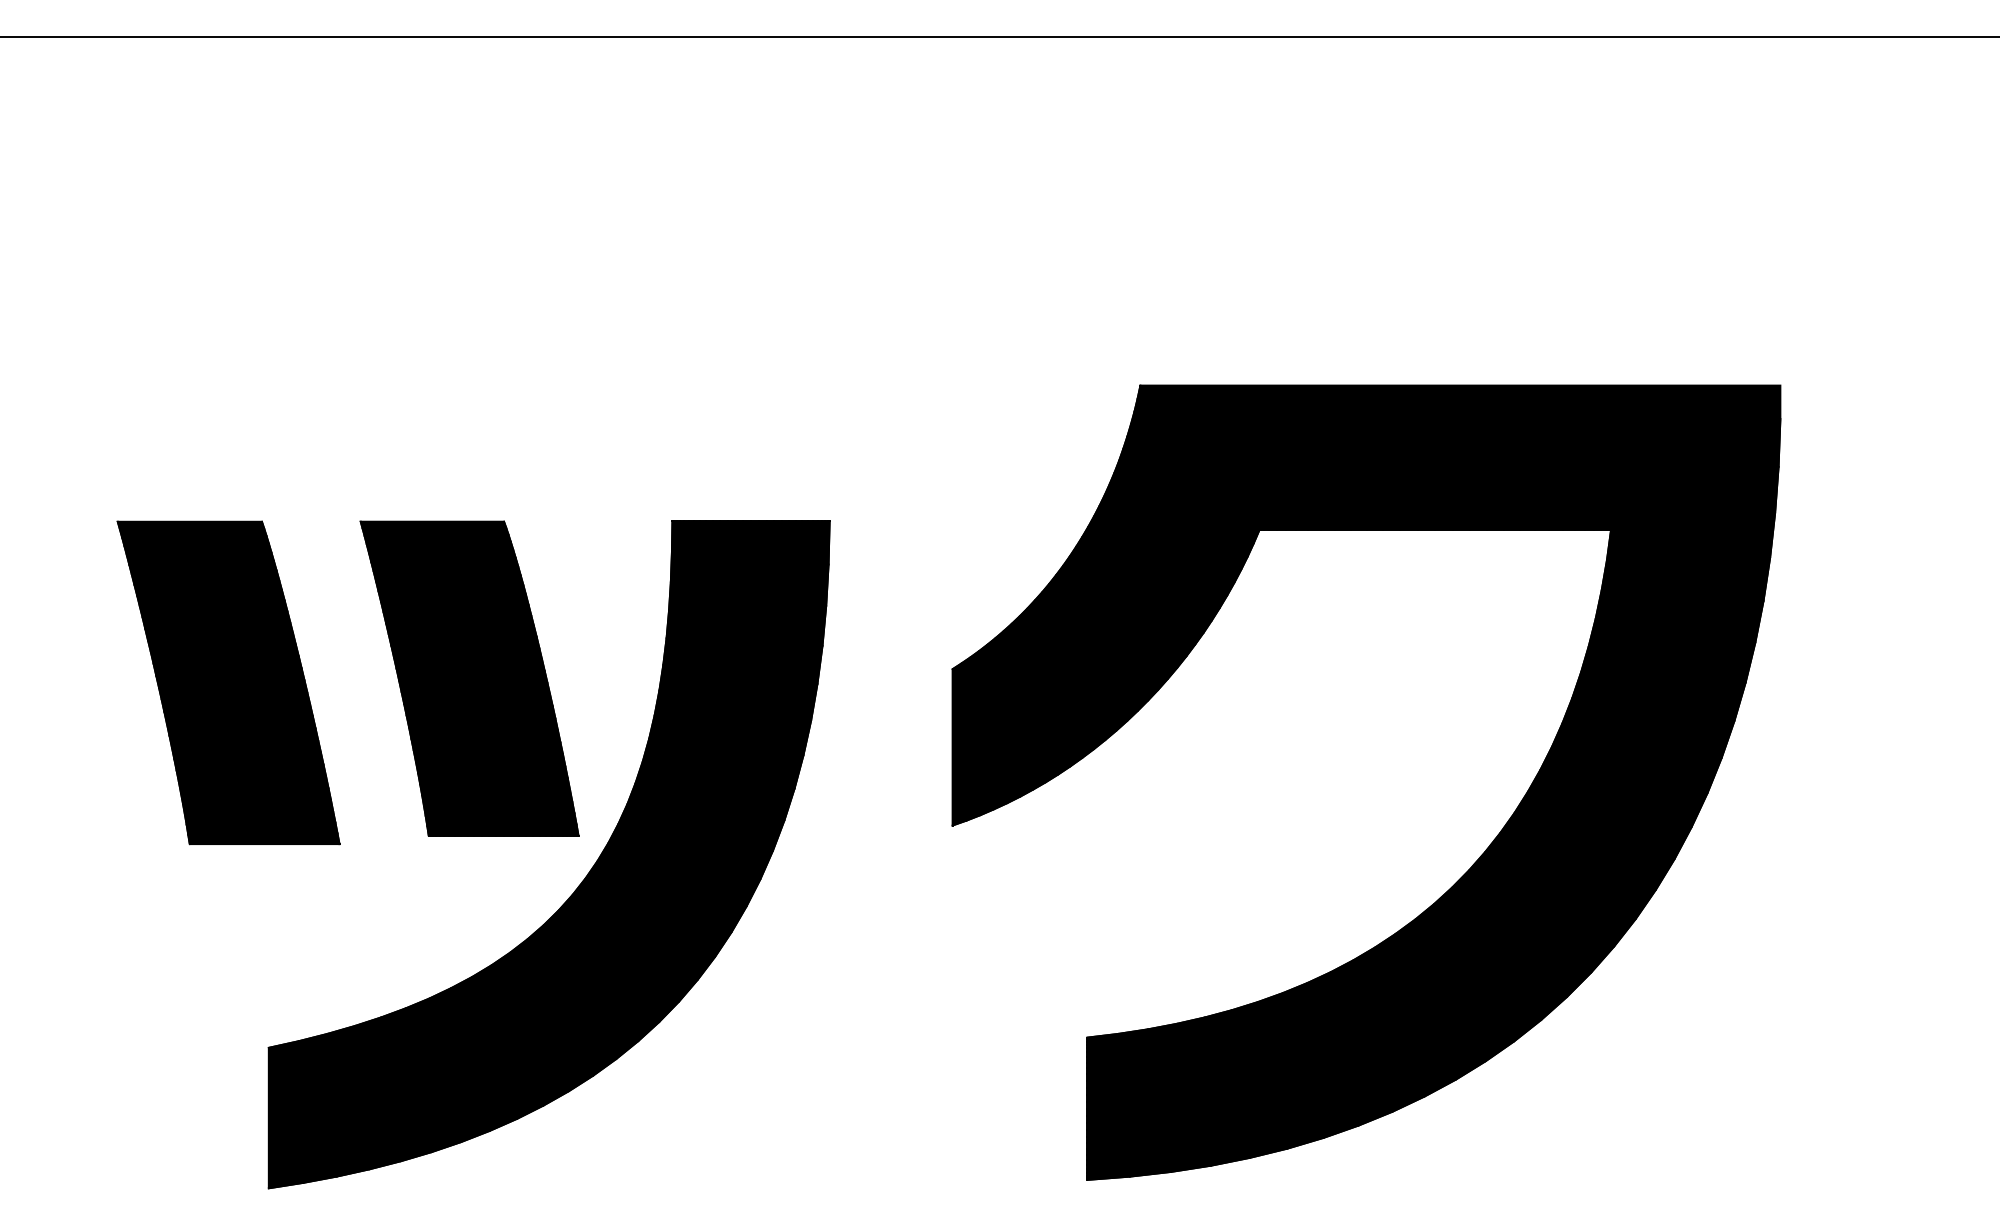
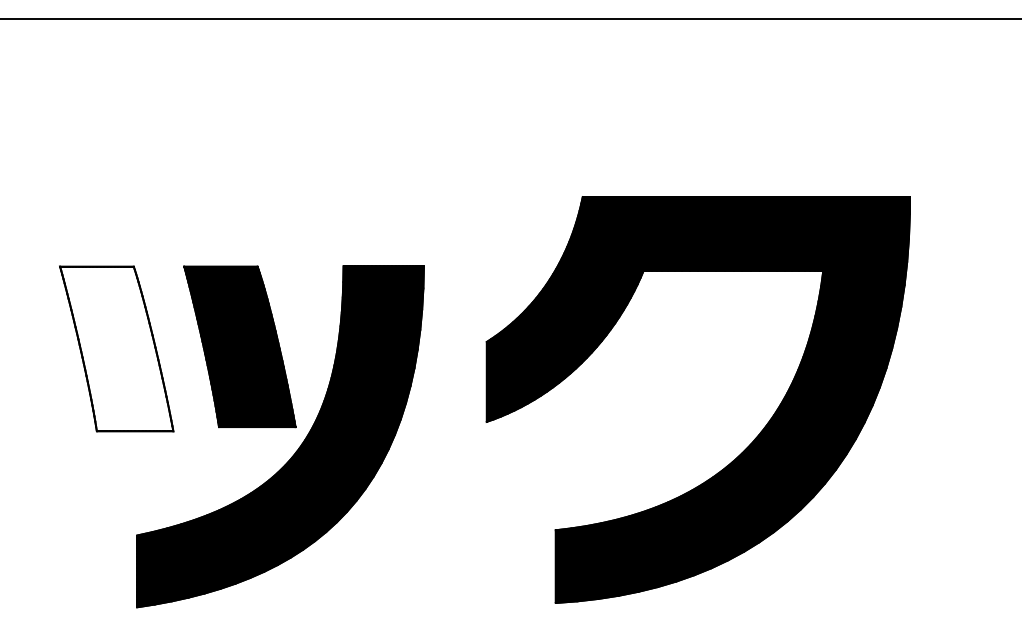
fill: (228, 681) -> (116, 348), removed

